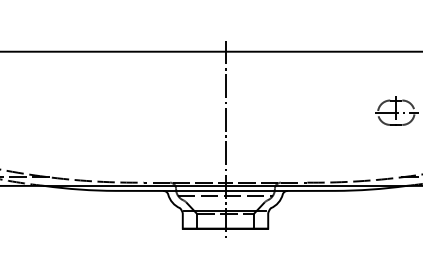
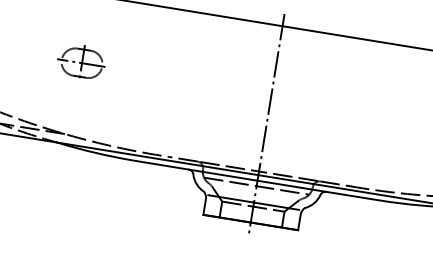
part: (53, 110) -> (81, 60), added

